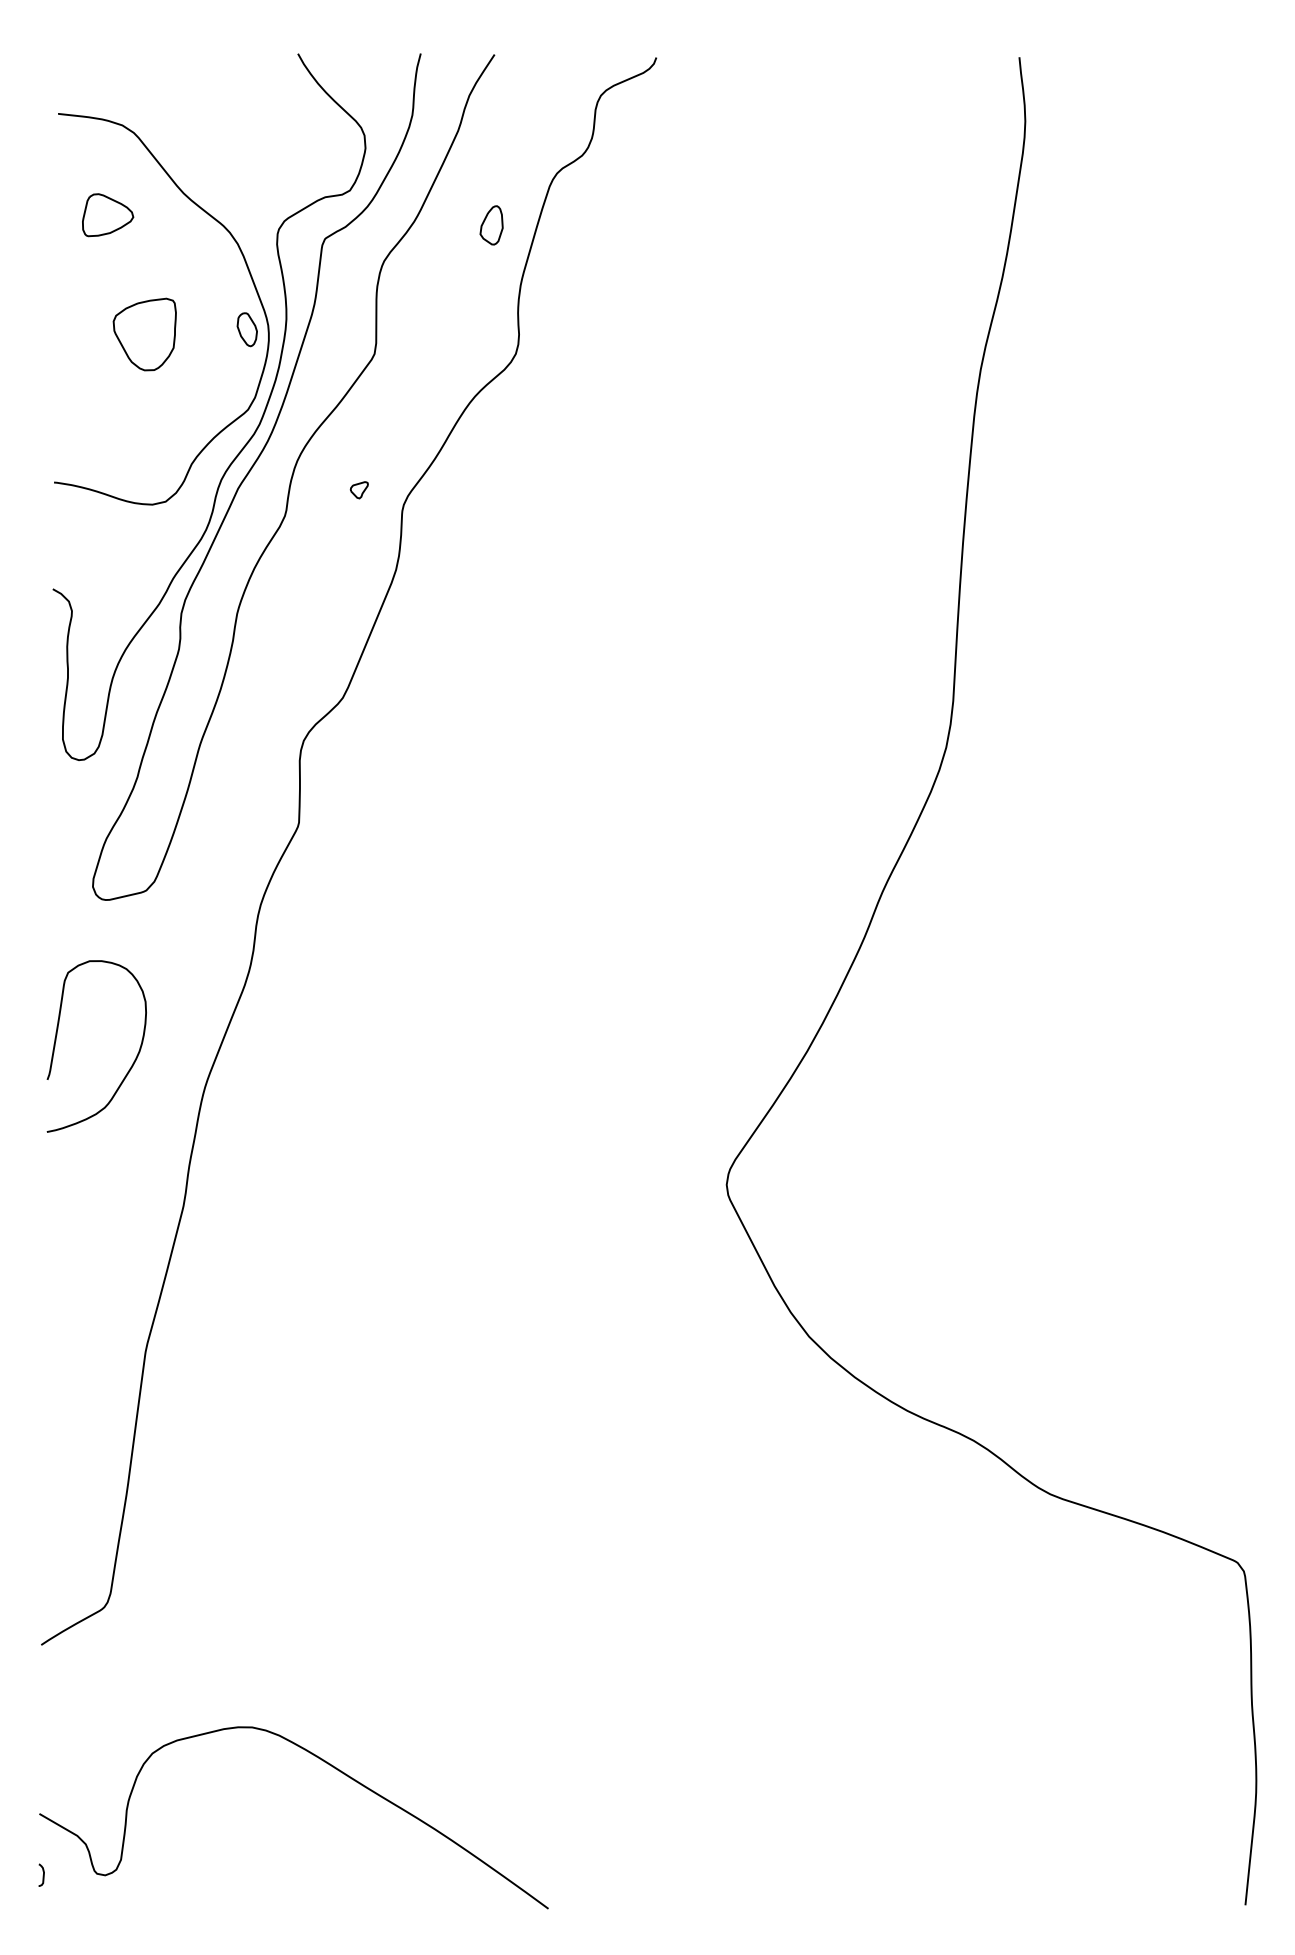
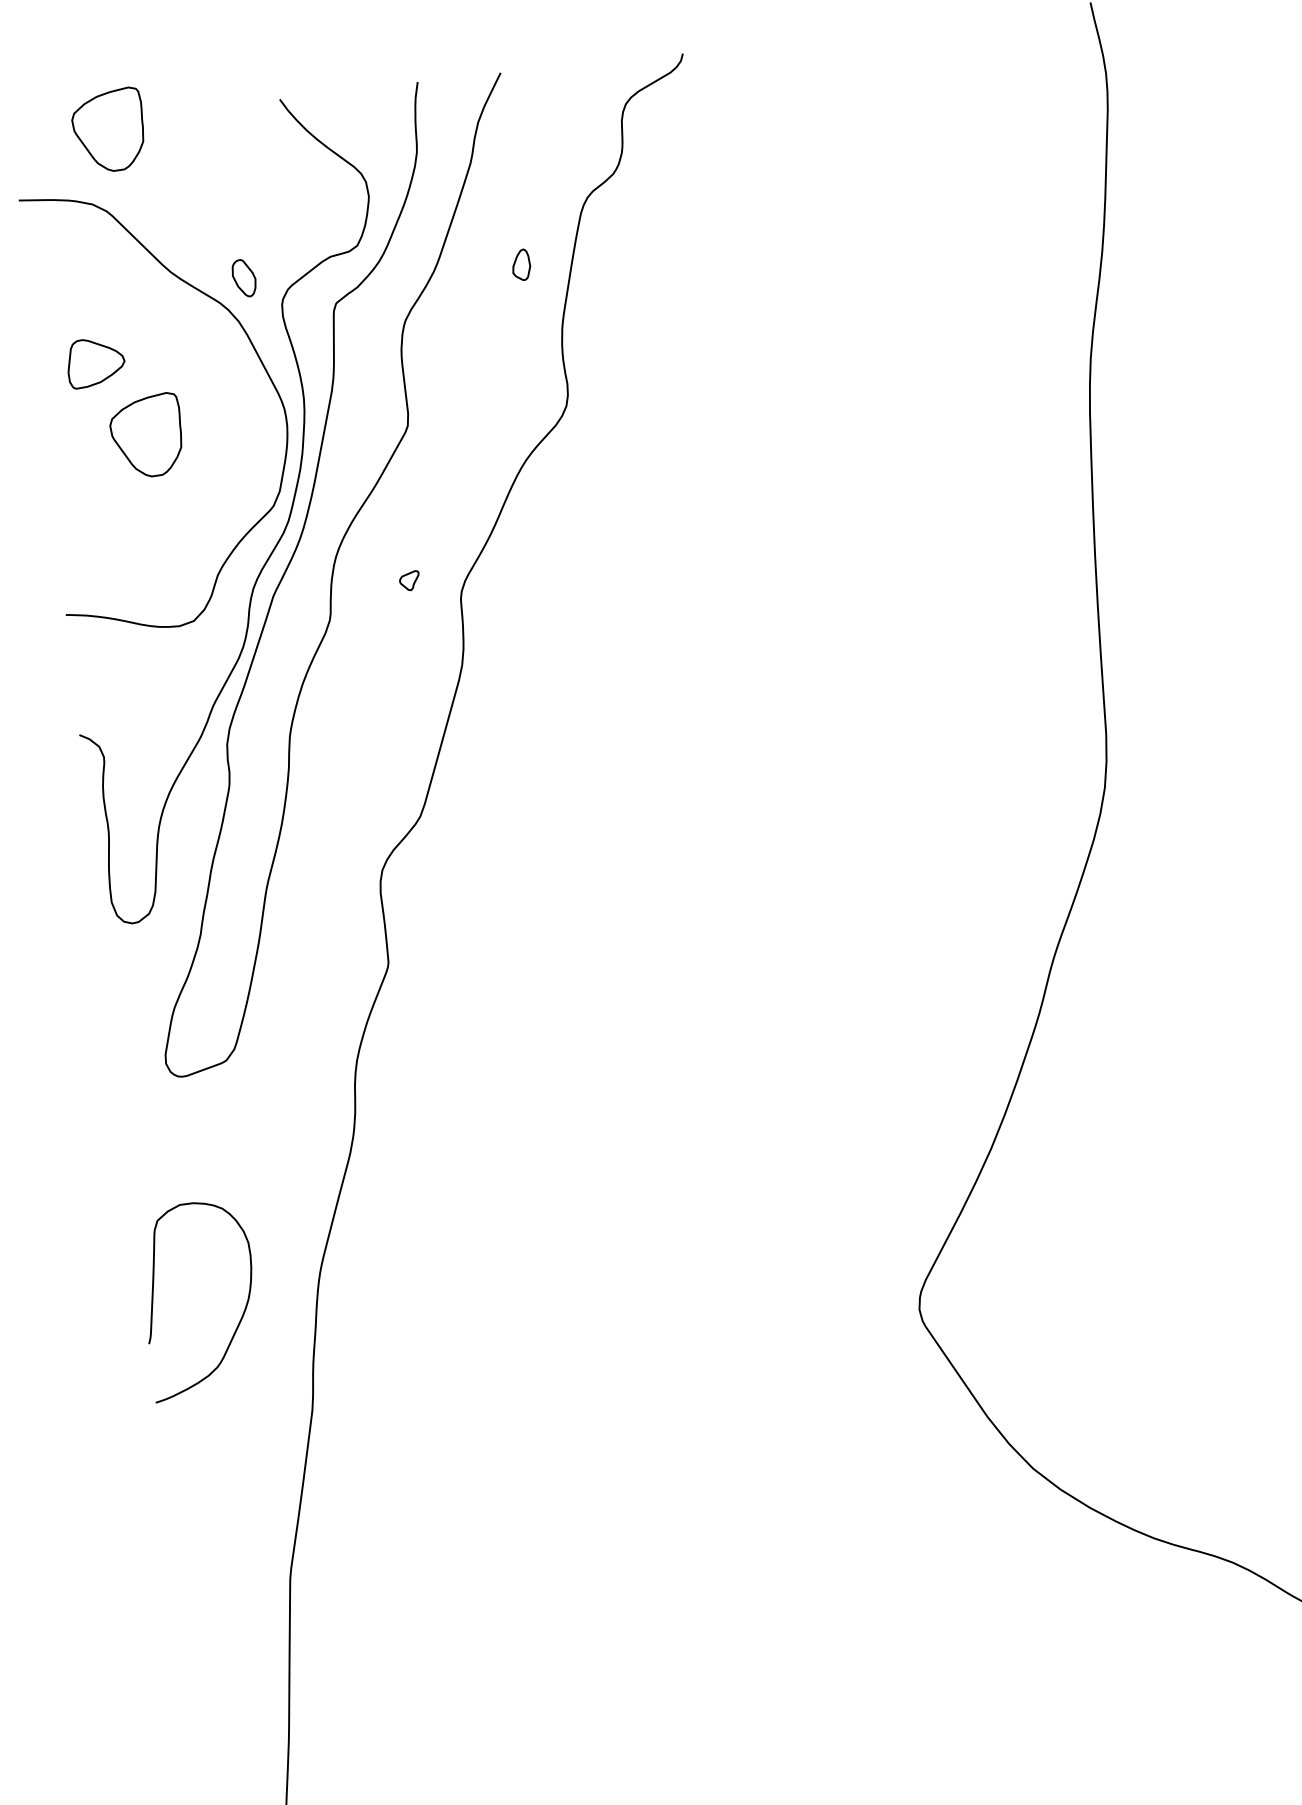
part: (144, 62) -> (108, 130), added
part: (108, 215) -> (96, 362), moved
part: (491, 225) -> (521, 265), size x0.7
part: (246, 329) -> (243, 278), moved
curve: (129, 1068) -> (239, 1319), moved

